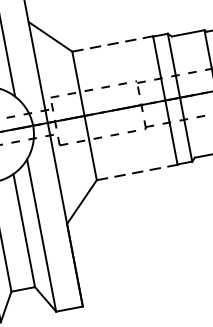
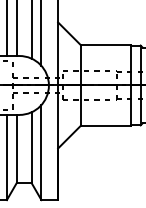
line: (113, 44) -> (106, 45), dashed -> solid
line: (137, 172) -> (106, 125), dashed -> solid

